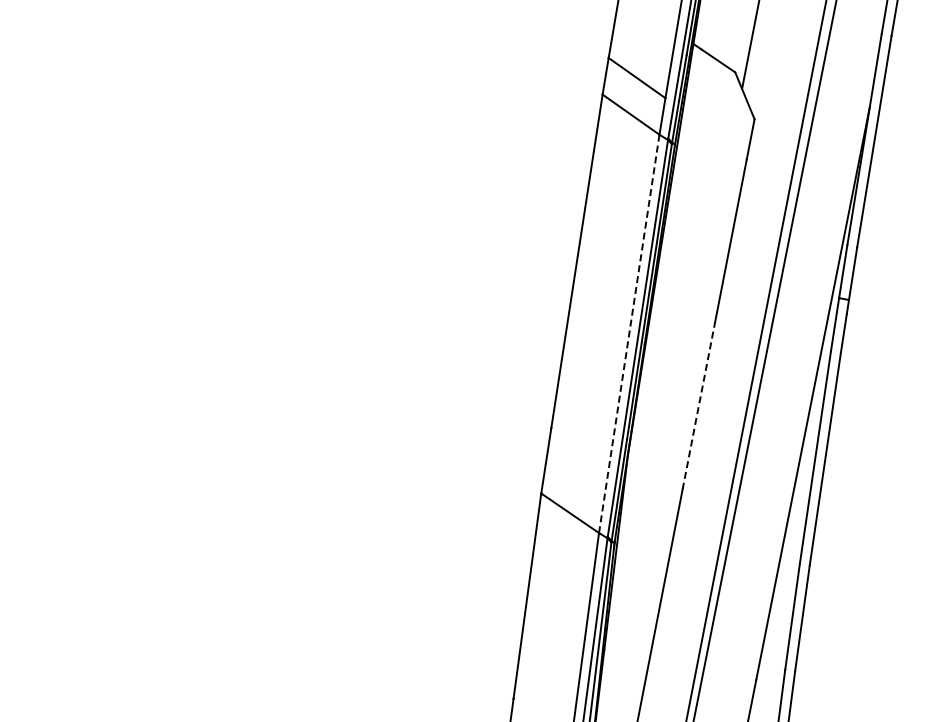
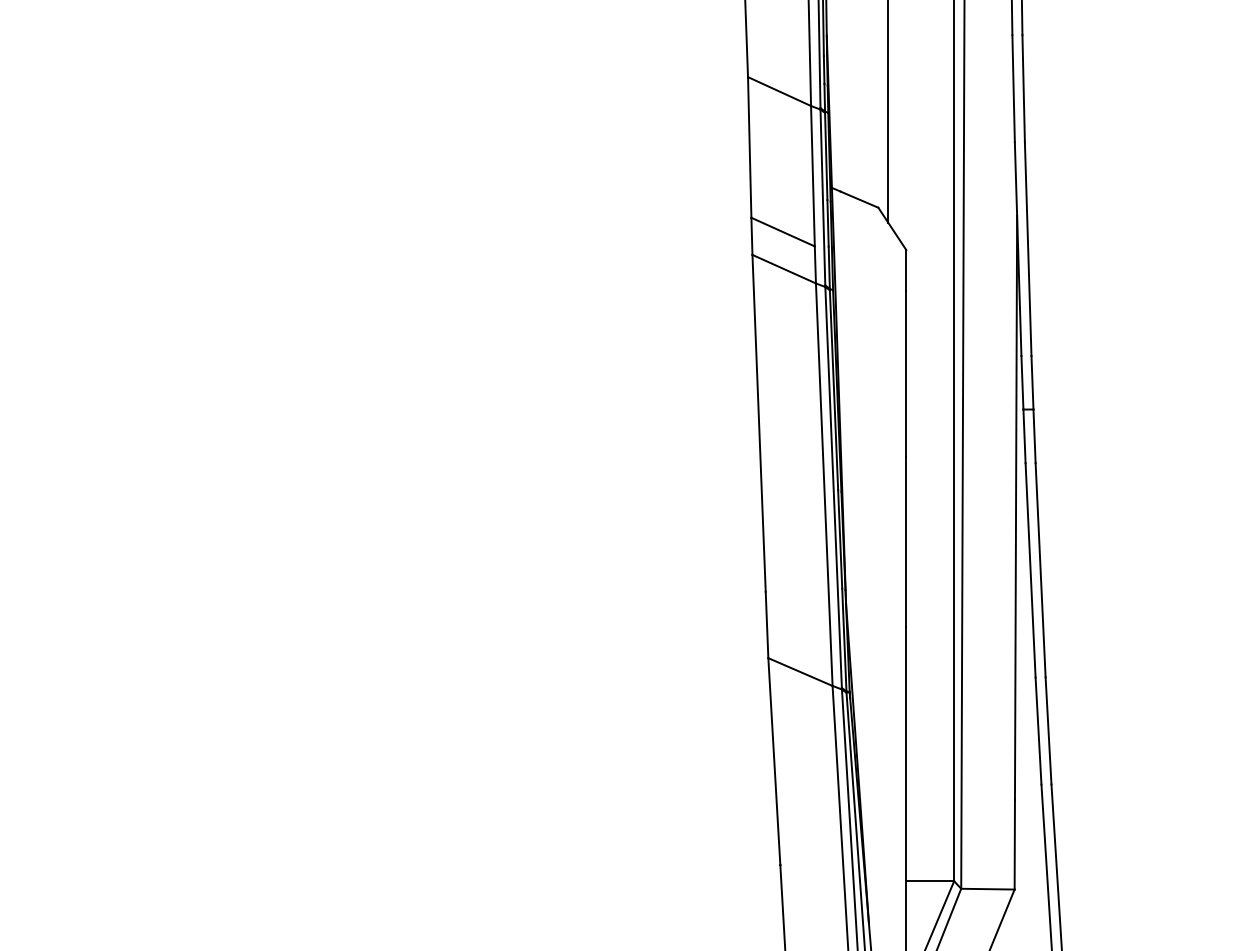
line: (629, 334) -> (824, 485), dashed -> solid
line: (699, 405) -> (906, 541), dashed -> solid

